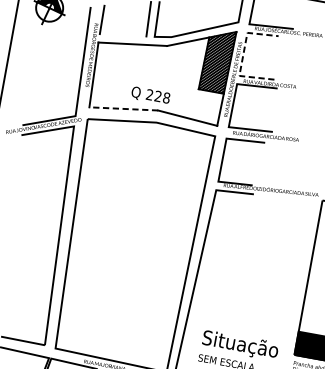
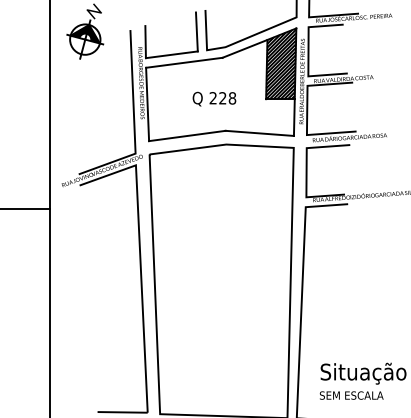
line: (122, 34) -> (171, 54), added
line: (243, 55) -> (308, 53), dashed -> solid
text: (150, 95) -> (214, 98), moved
line: (123, 108) -> (187, 135), dashed -> solid

